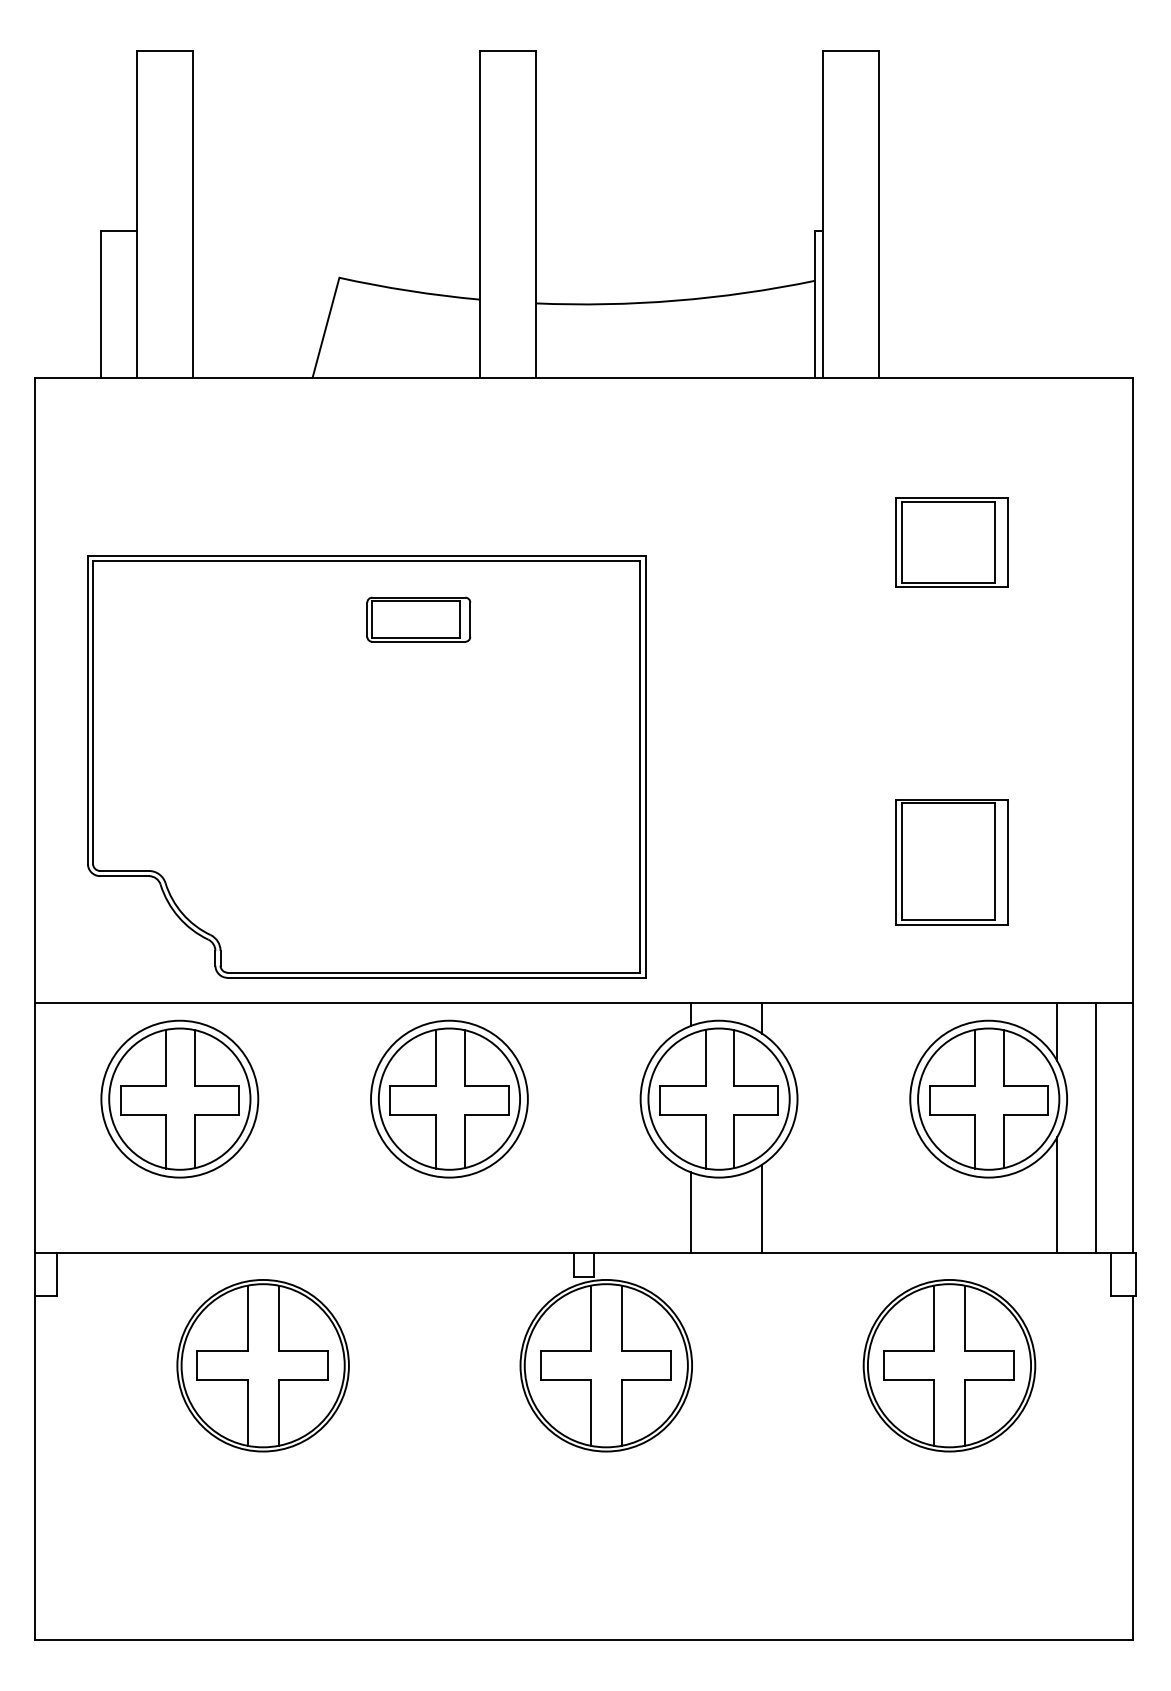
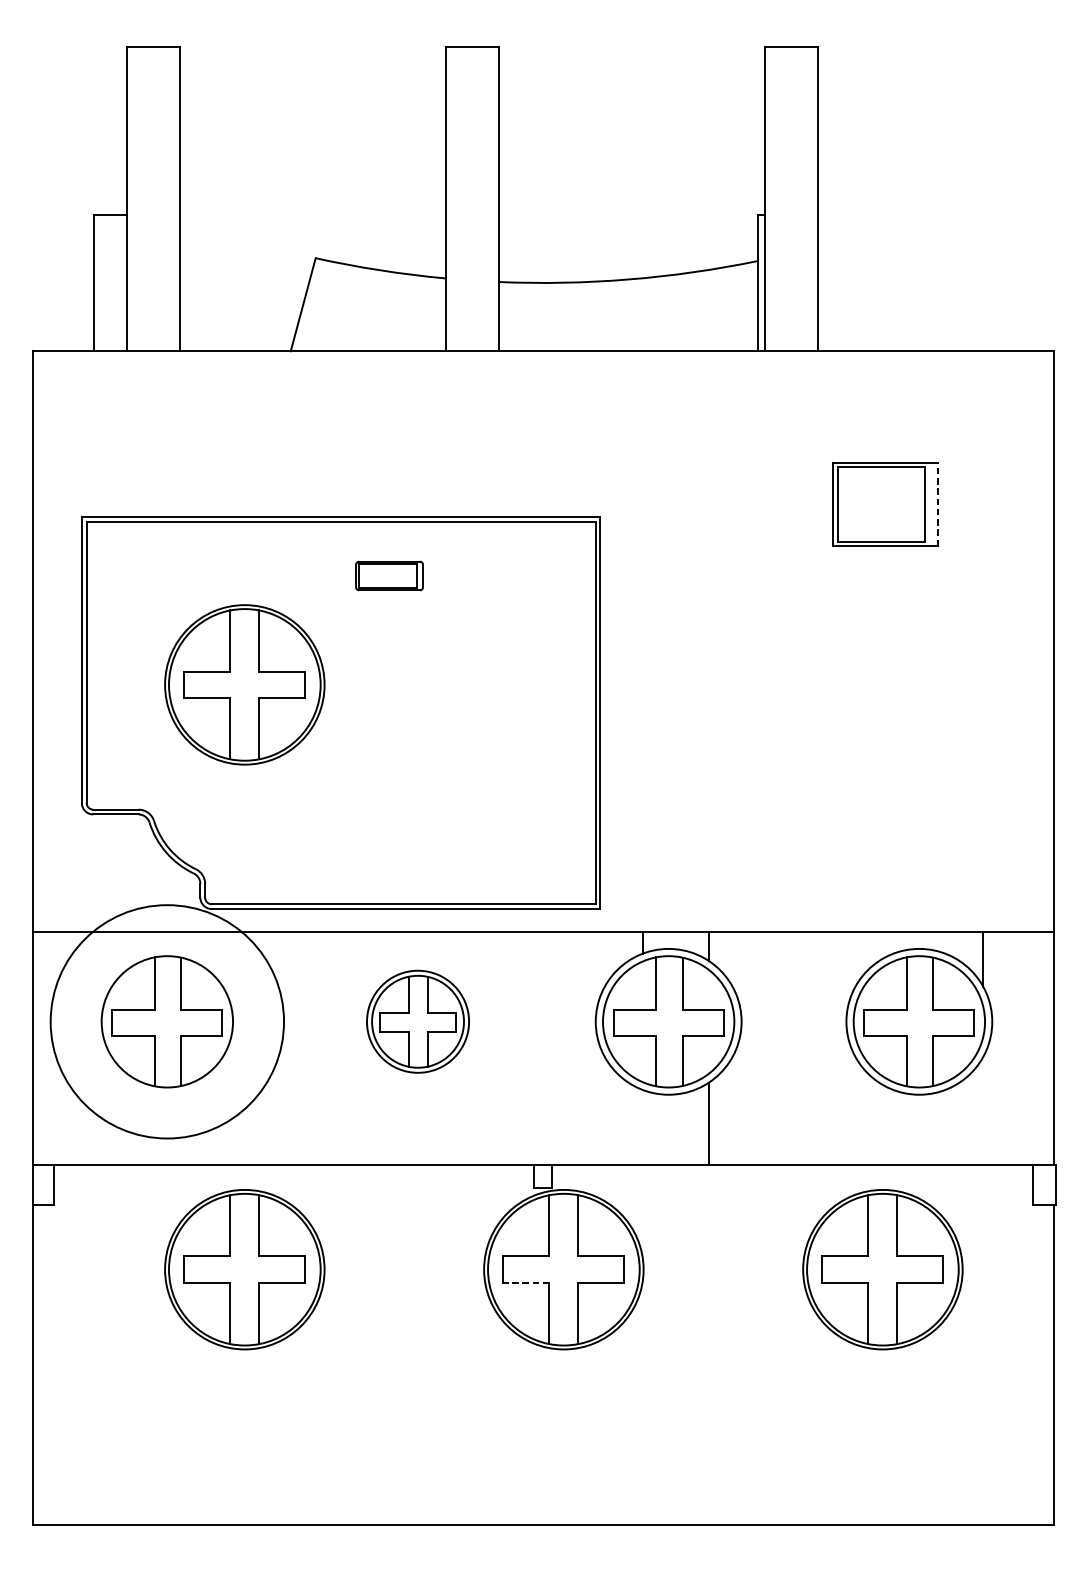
line: (1008, 542) -> (937, 504), solid -> dashed
part: (418, 619) -> (389, 575), size x0.7
part: (262, 736) -> (244, 684), added
part: (951, 862) -> (884, 801), removed
circle: (179, 1098) -> (167, 1021), size x1.6
part: (449, 1098) -> (418, 1021), size x0.7
line: (1096, 1127) -> (1019, 1048), removed
line: (1057, 1194) -> (983, 1110), removed
line: (691, 1212) -> (643, 1127), removed
line: (565, 1379) -> (525, 1282), solid -> dashed

